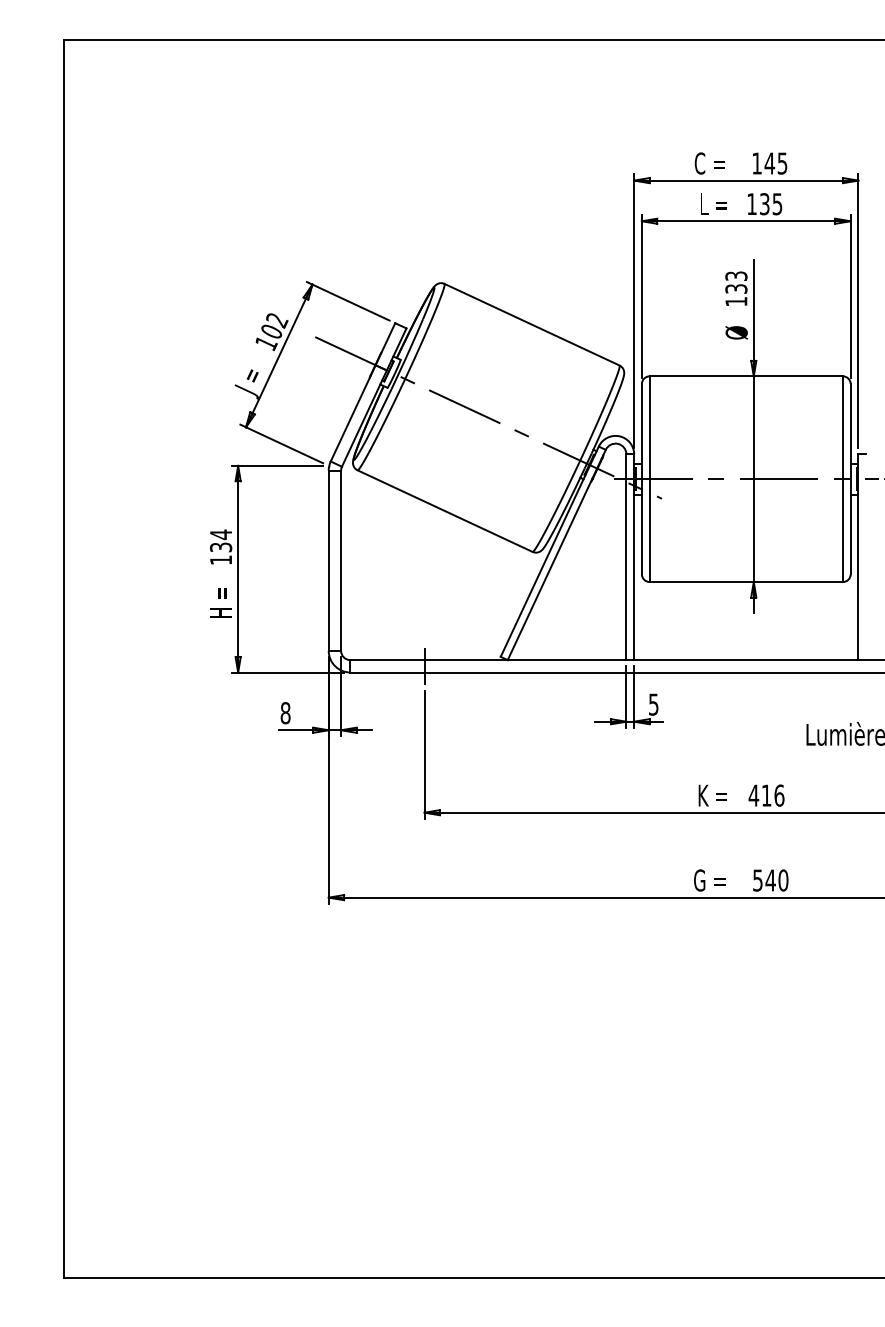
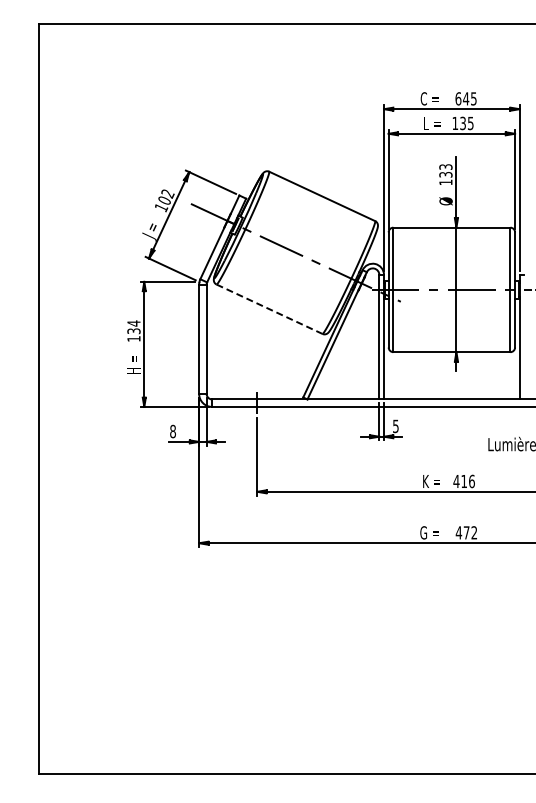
text: (757, 162) -> (458, 98), 145 -> 645
line: (446, 511) -> (270, 309), solid -> dashed
text: (770, 879) -> (466, 532), 540 -> 472

